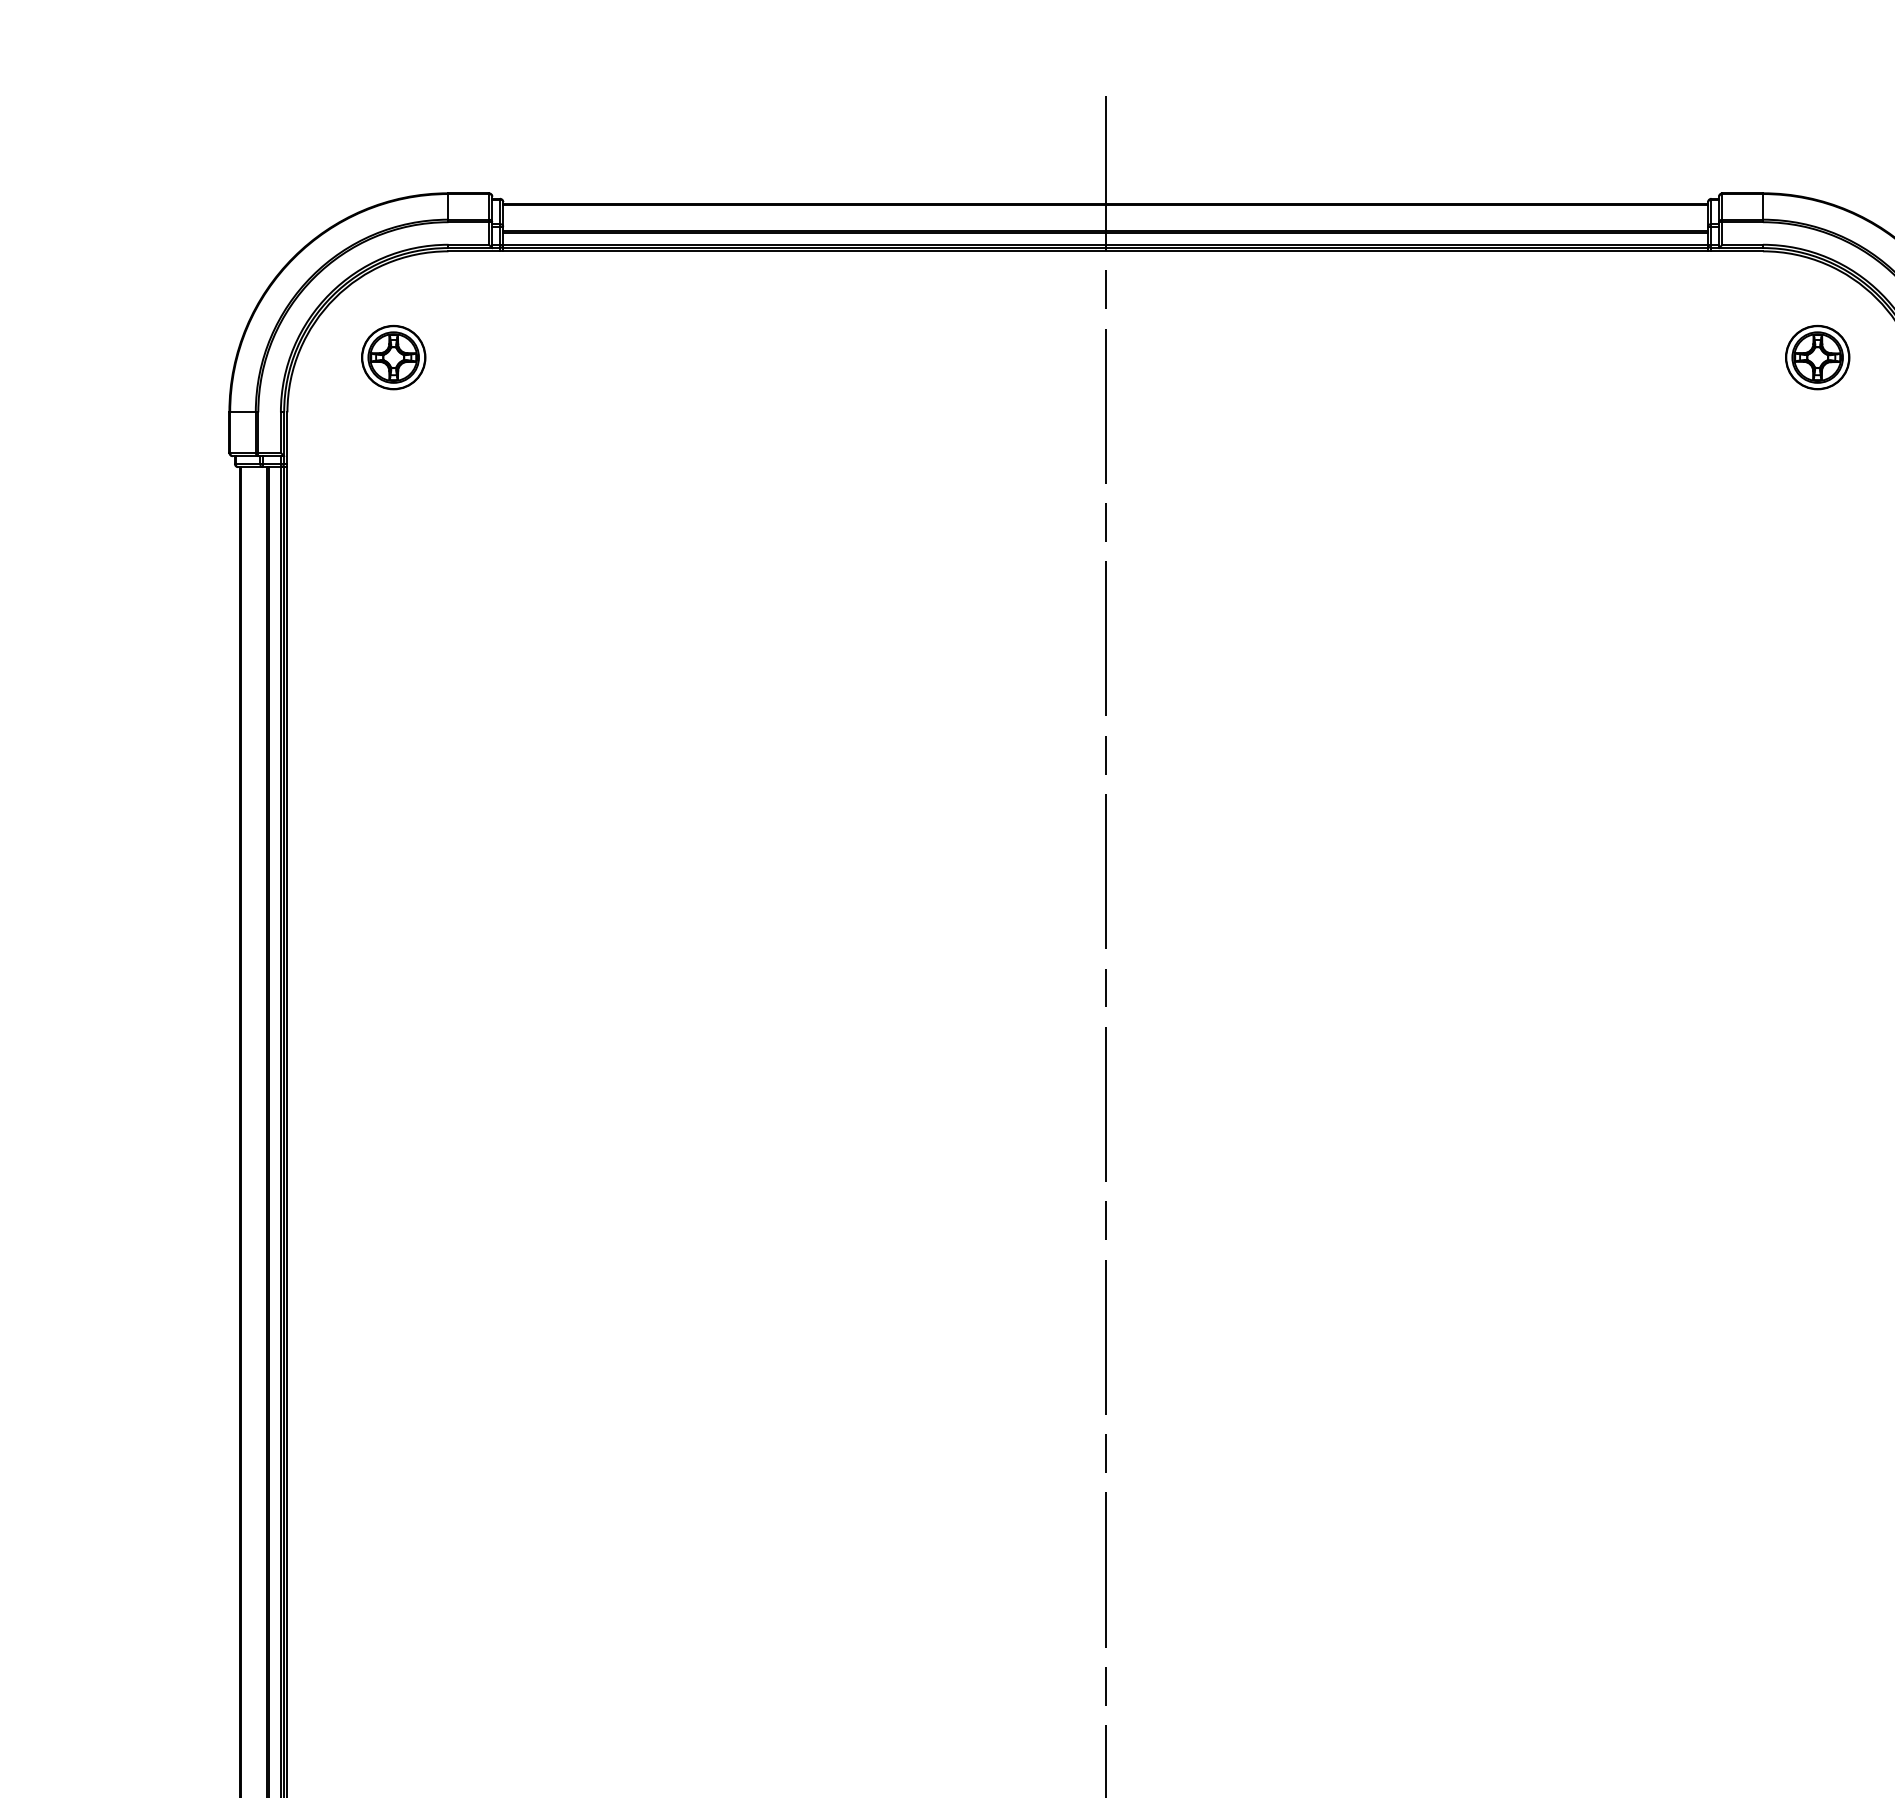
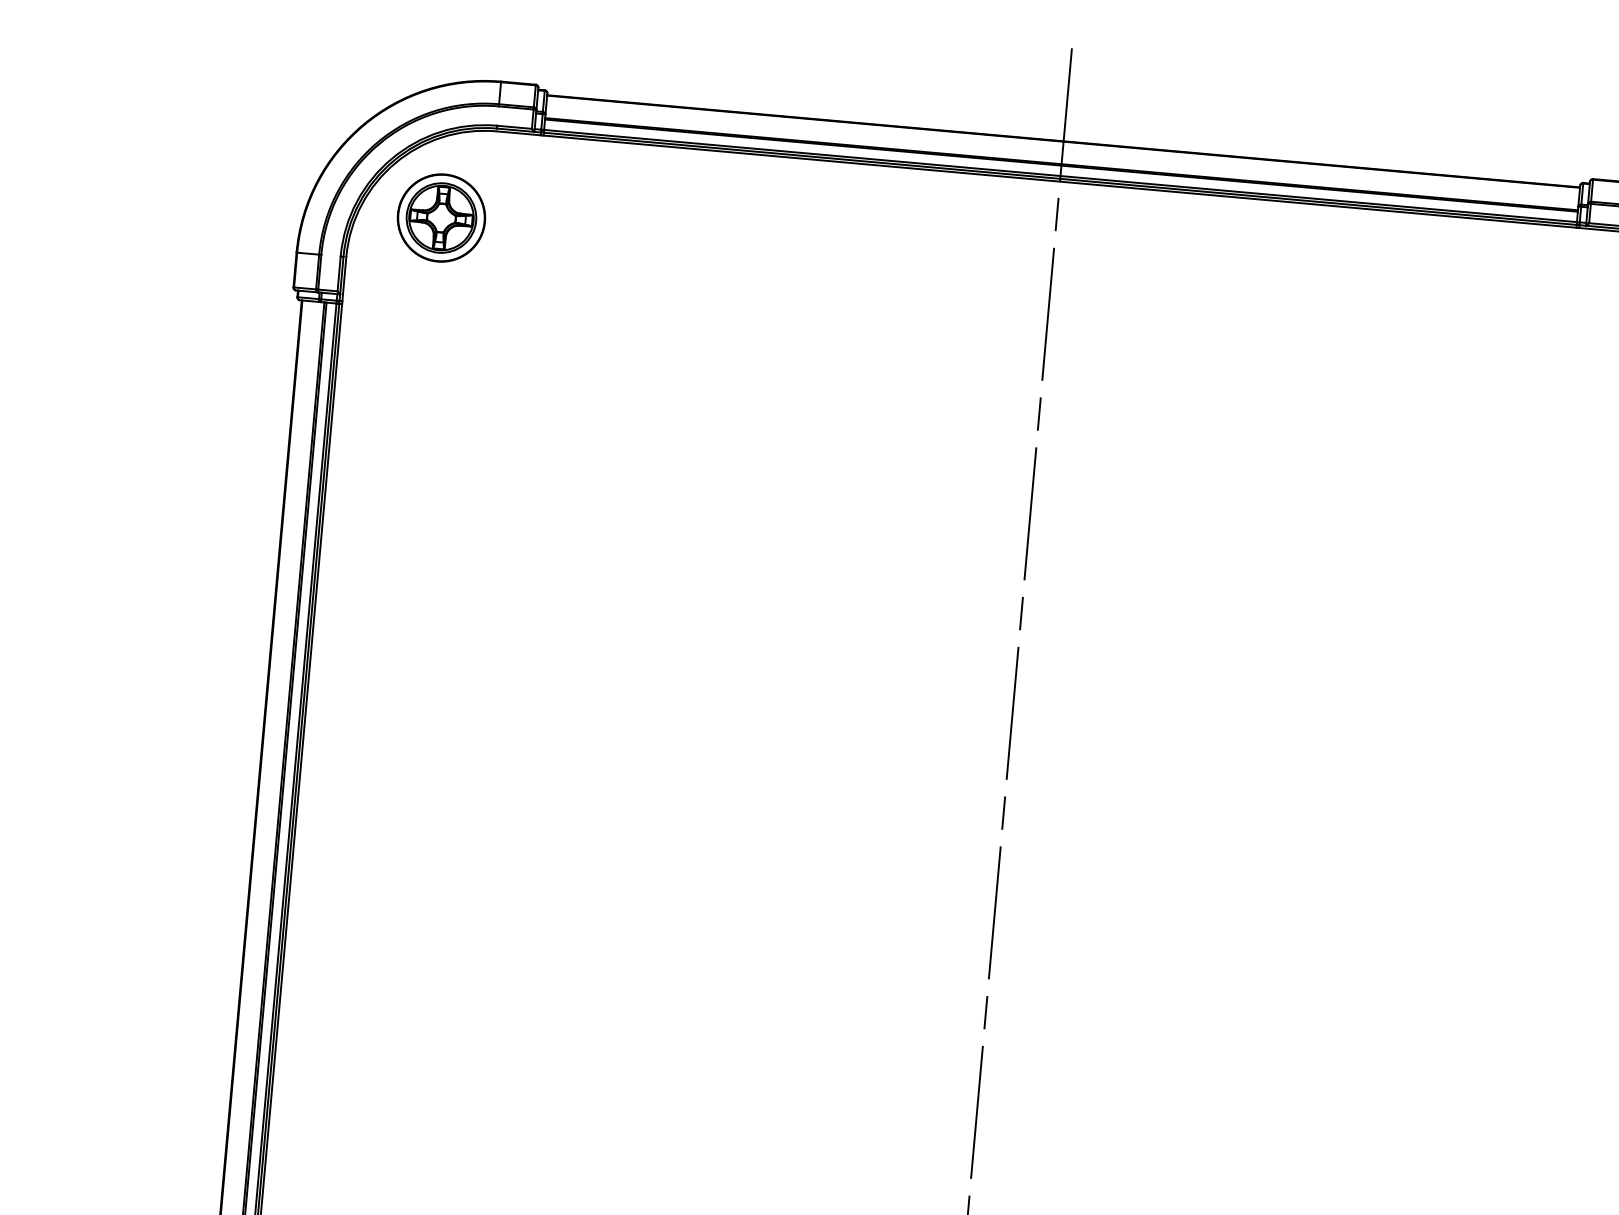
part: (393, 357) -> (441, 218), size x1.6

